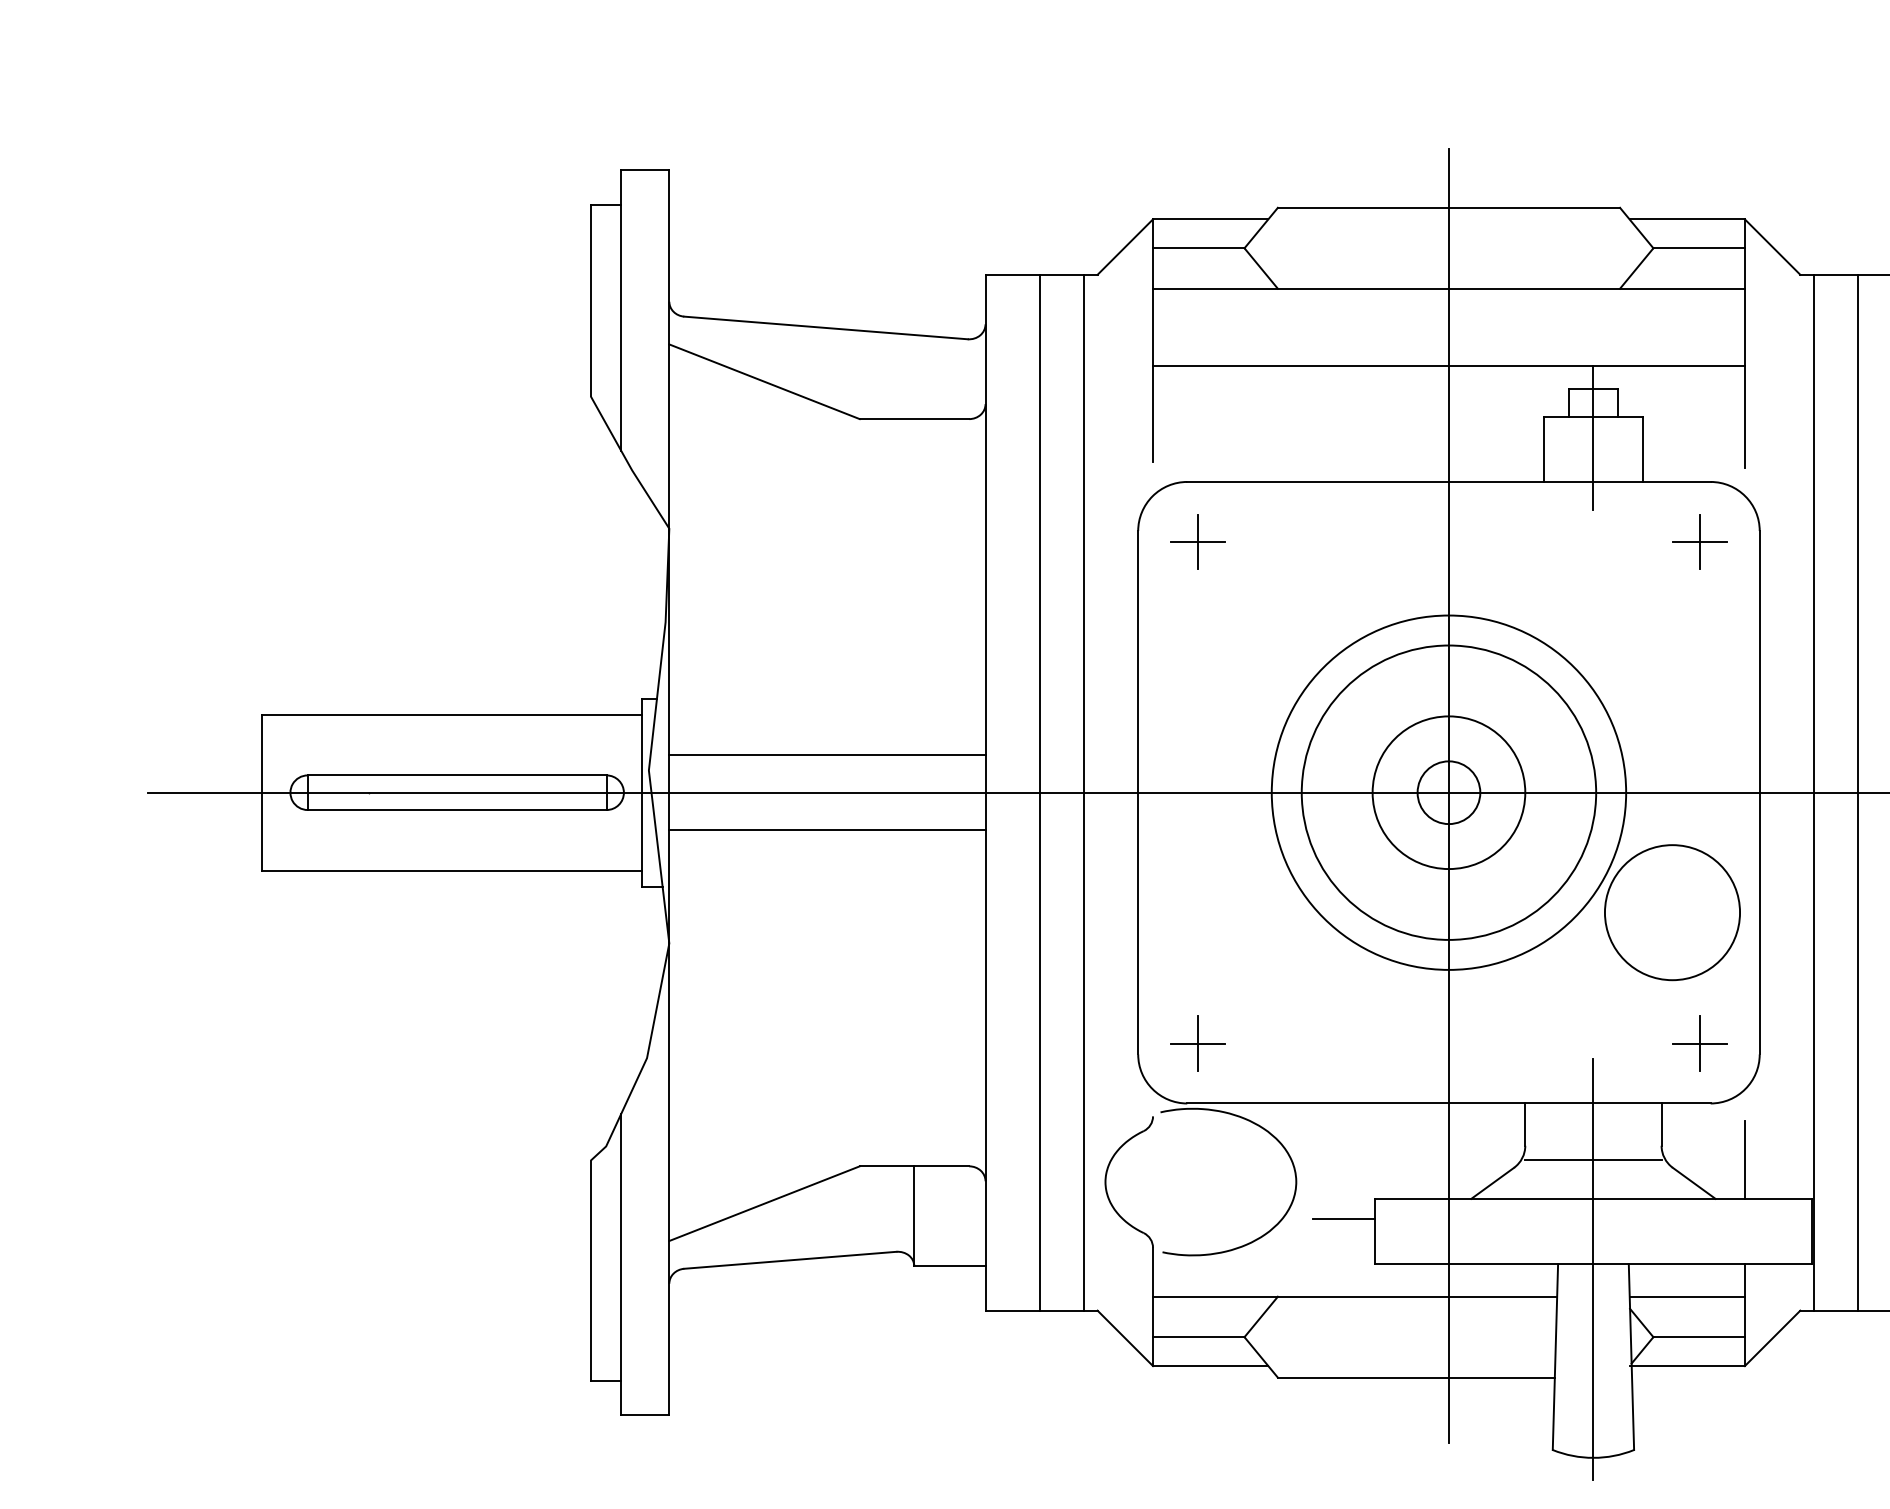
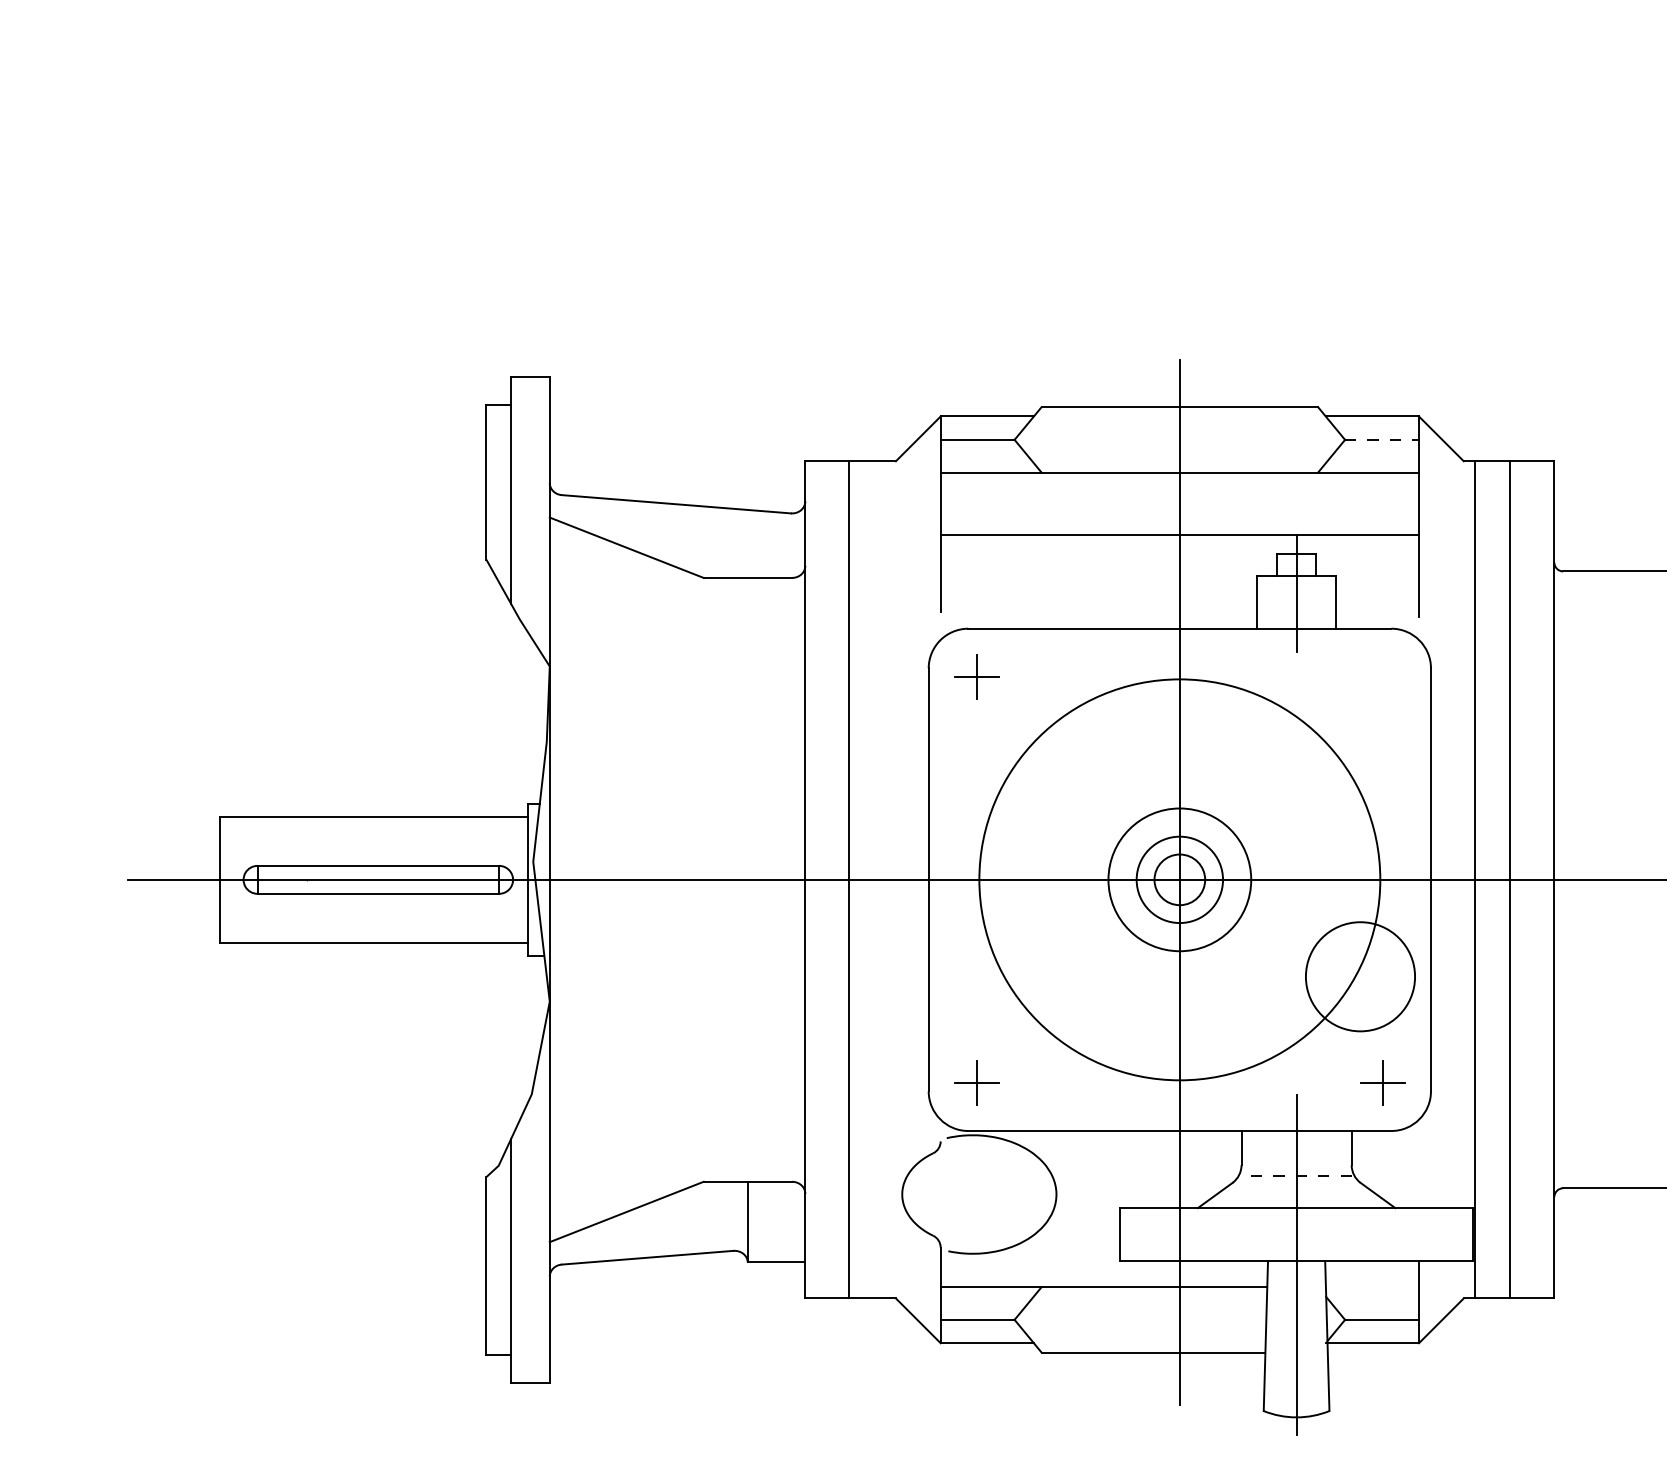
line: (1699, 247) -> (1382, 439), solid -> dashed
part: (1699, 541) -> (1382, 676), removed
line: (827, 755) -> (677, 849), removed
line: (1083, 792) -> (884, 879), removed
circle: (1448, 792) -> (1179, 879), size x0.6
circle: (1448, 792) -> (1179, 879), size x0.7
circle: (1448, 792) -> (1179, 879), size x1.4
line: (827, 830) -> (677, 910), removed
line: (1593, 1159) -> (1296, 1176), solid -> dashed
line: (1745, 1159) -> (1419, 1176), removed
line: (1343, 1219) -> (1094, 1224), removed
line: (1687, 1297) -> (1372, 1287), removed

